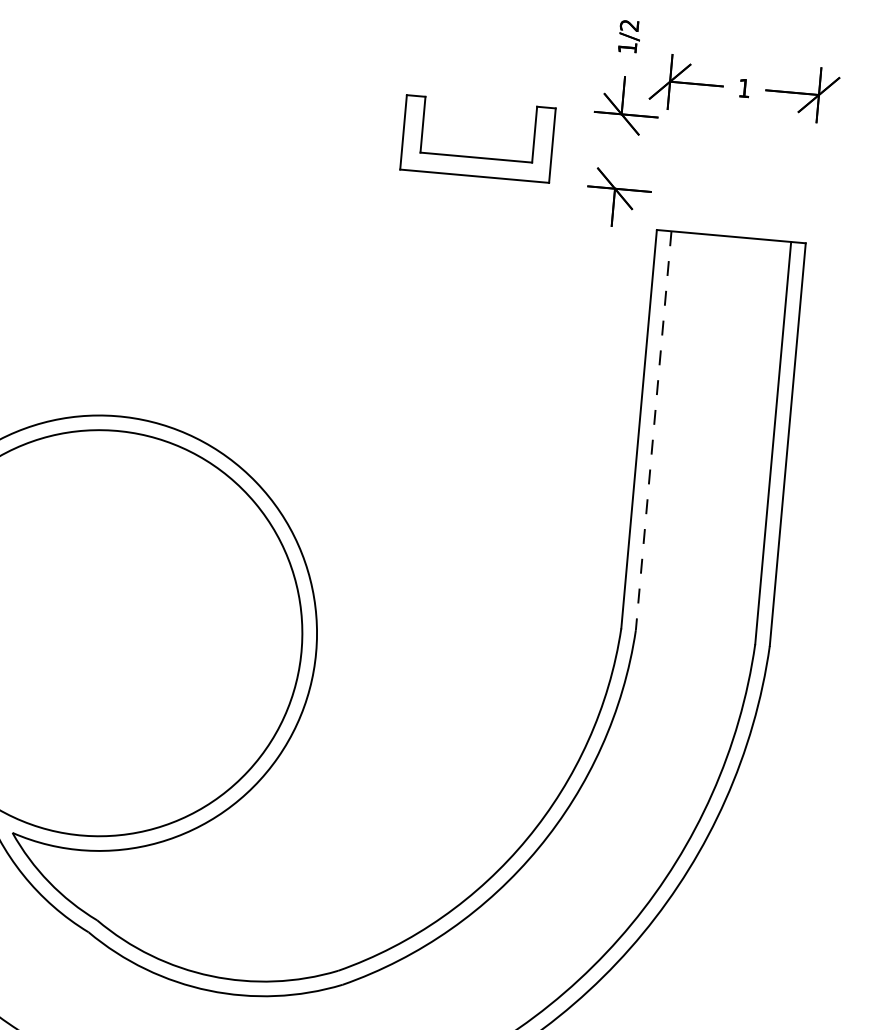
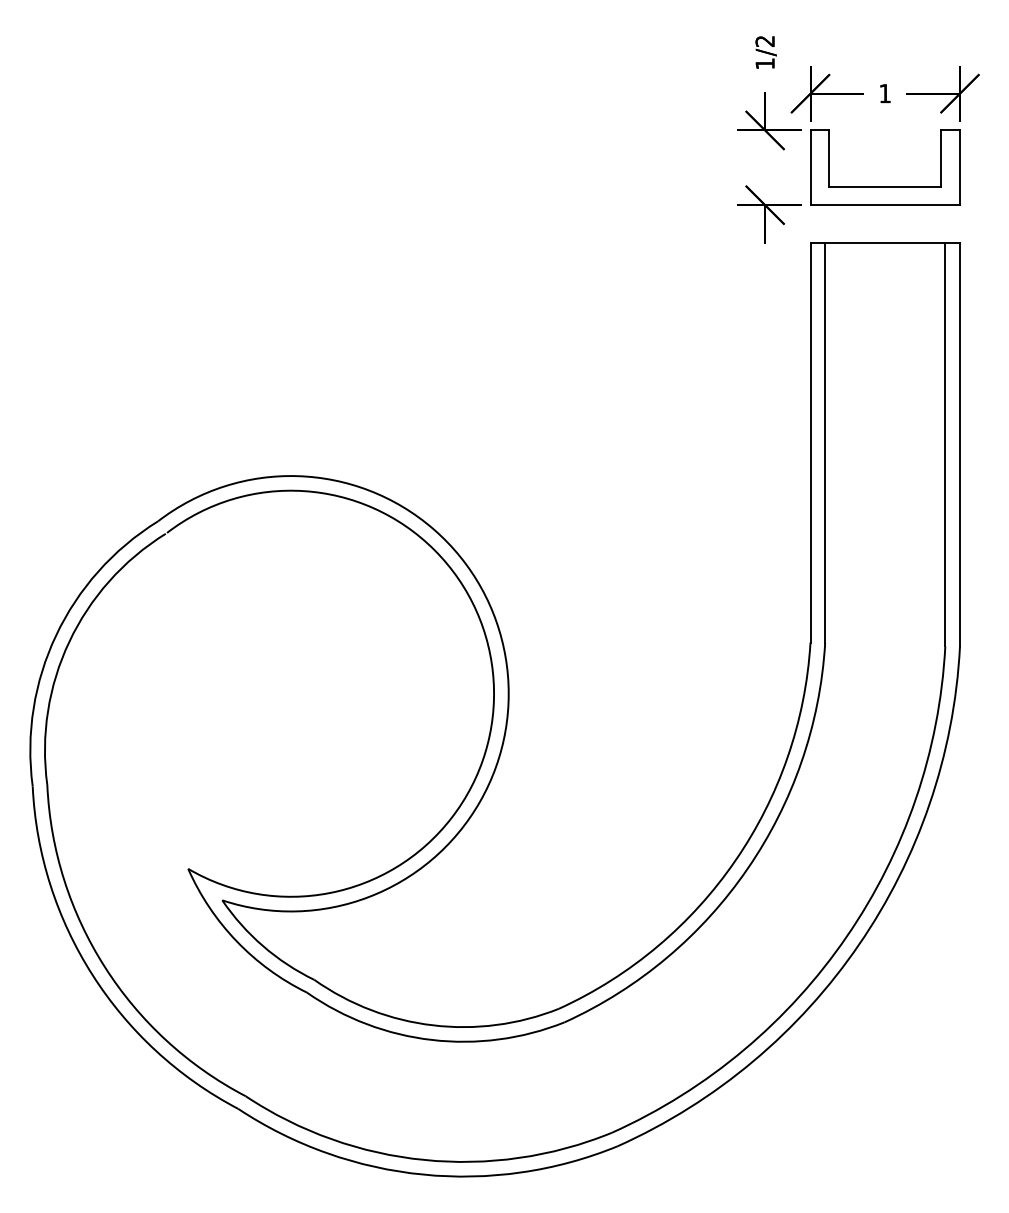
part: (476, 157) -> (885, 186), moved
line: (653, 431) -> (825, 443), dashed -> solid

